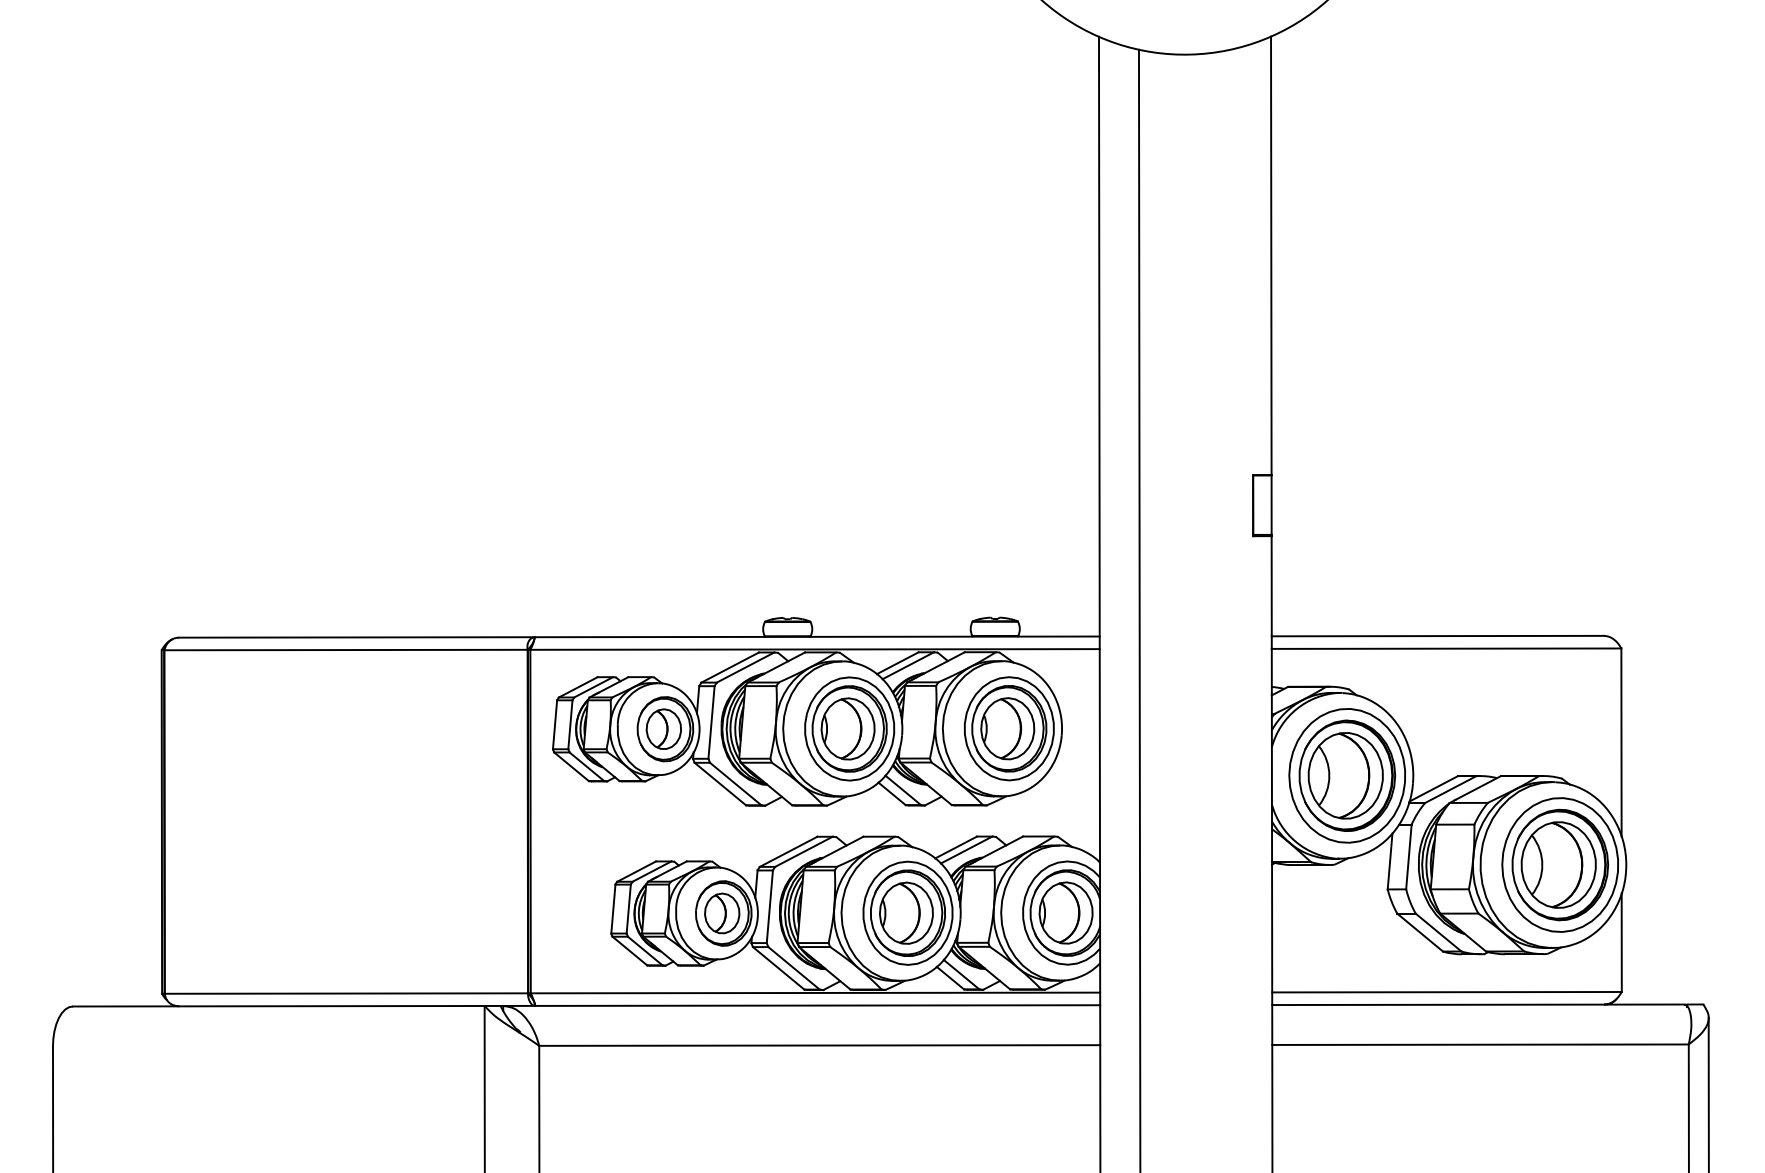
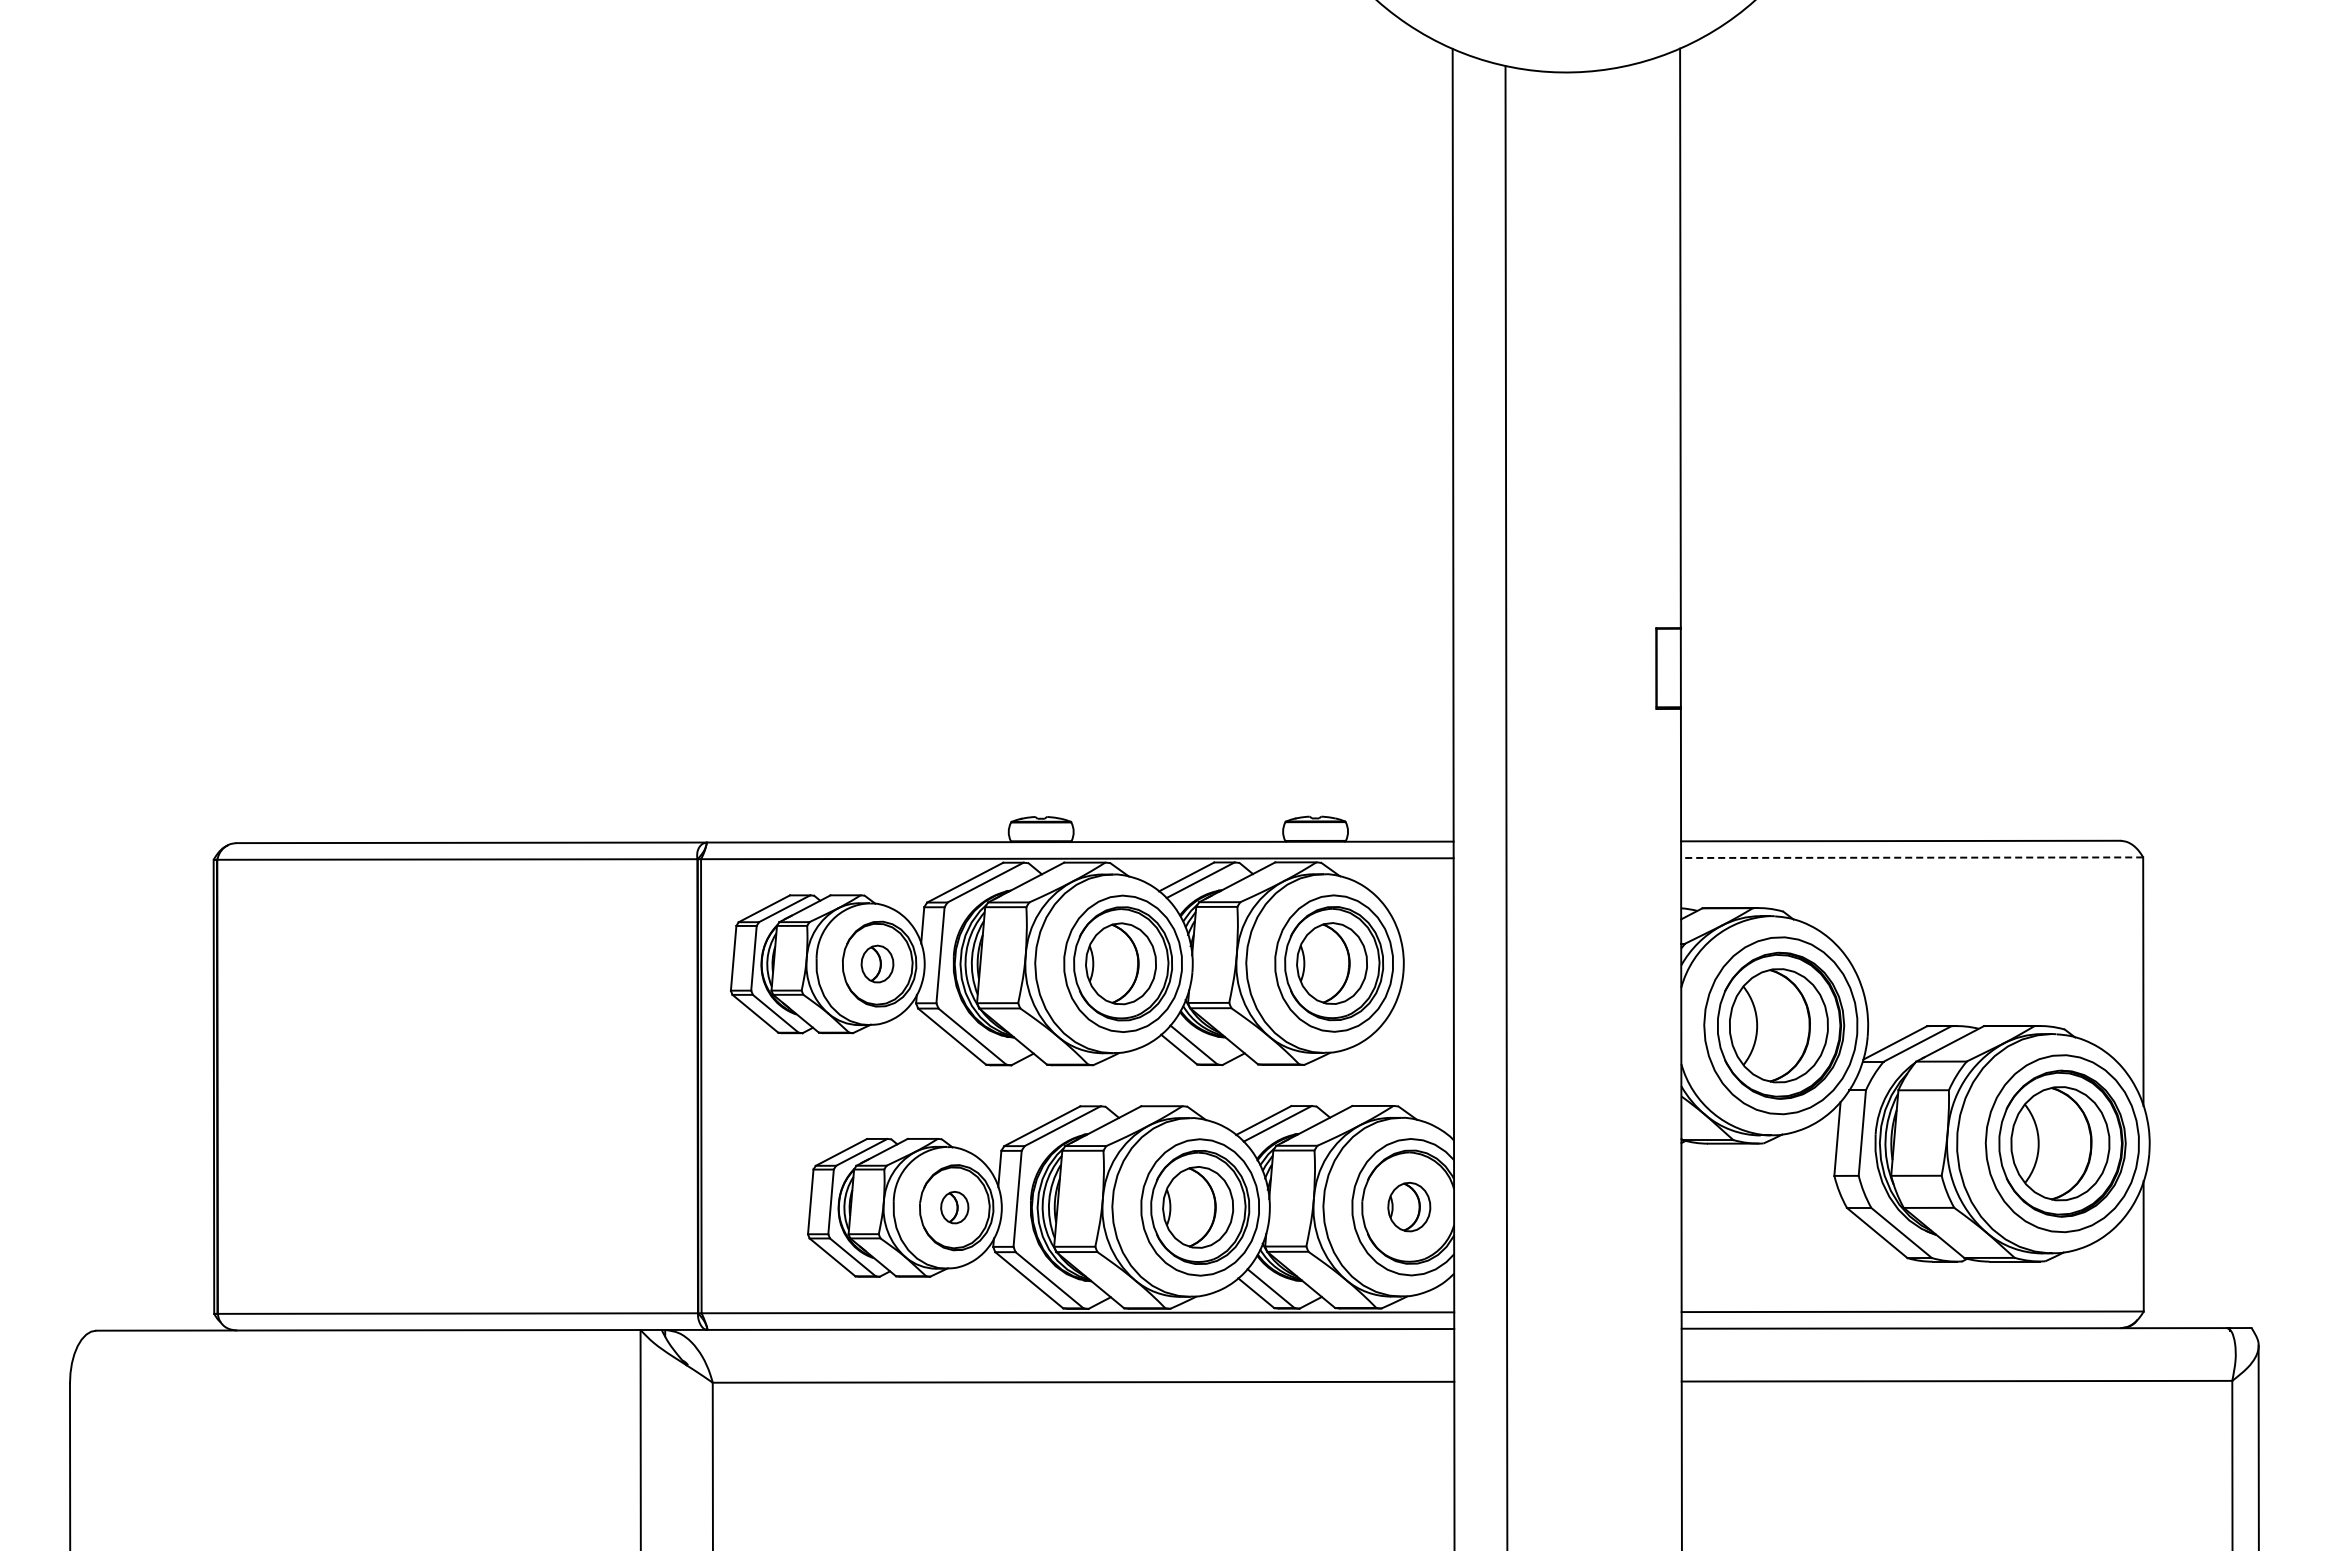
line: (1446, 648) -> (1911, 857), solid -> dashed
part: (663, 728) -> (877, 963), size x0.7
part: (1066, 912) -> (1409, 1206), size x0.6
part: (722, 913) -> (954, 1207), size x0.6

